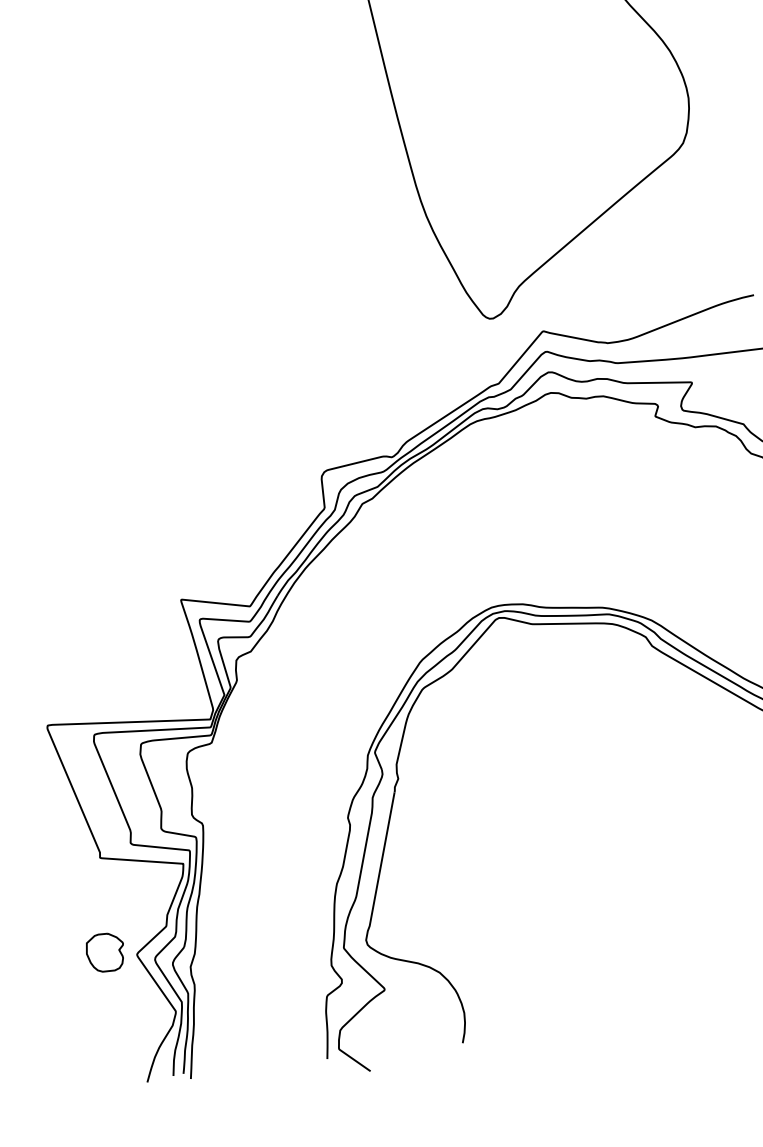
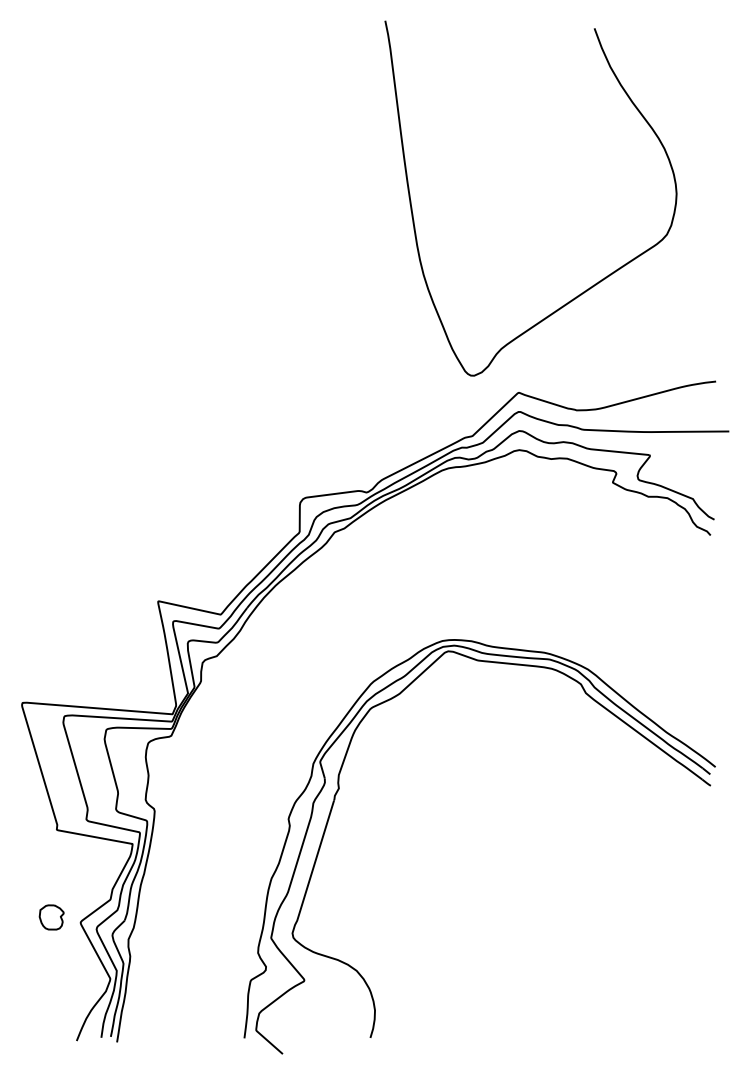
part: (105, 952) -> (51, 917), size x0.7

